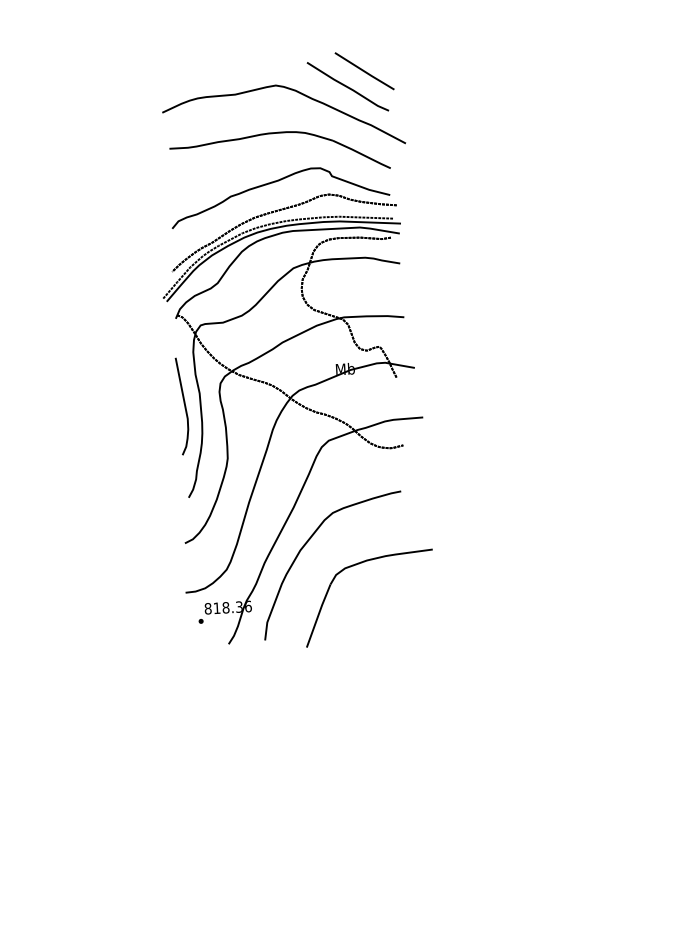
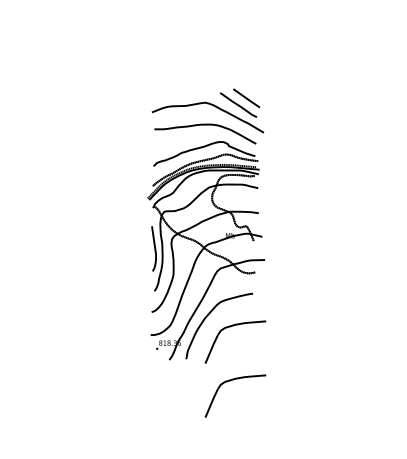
part: (362, 683) -> (230, 381), added

